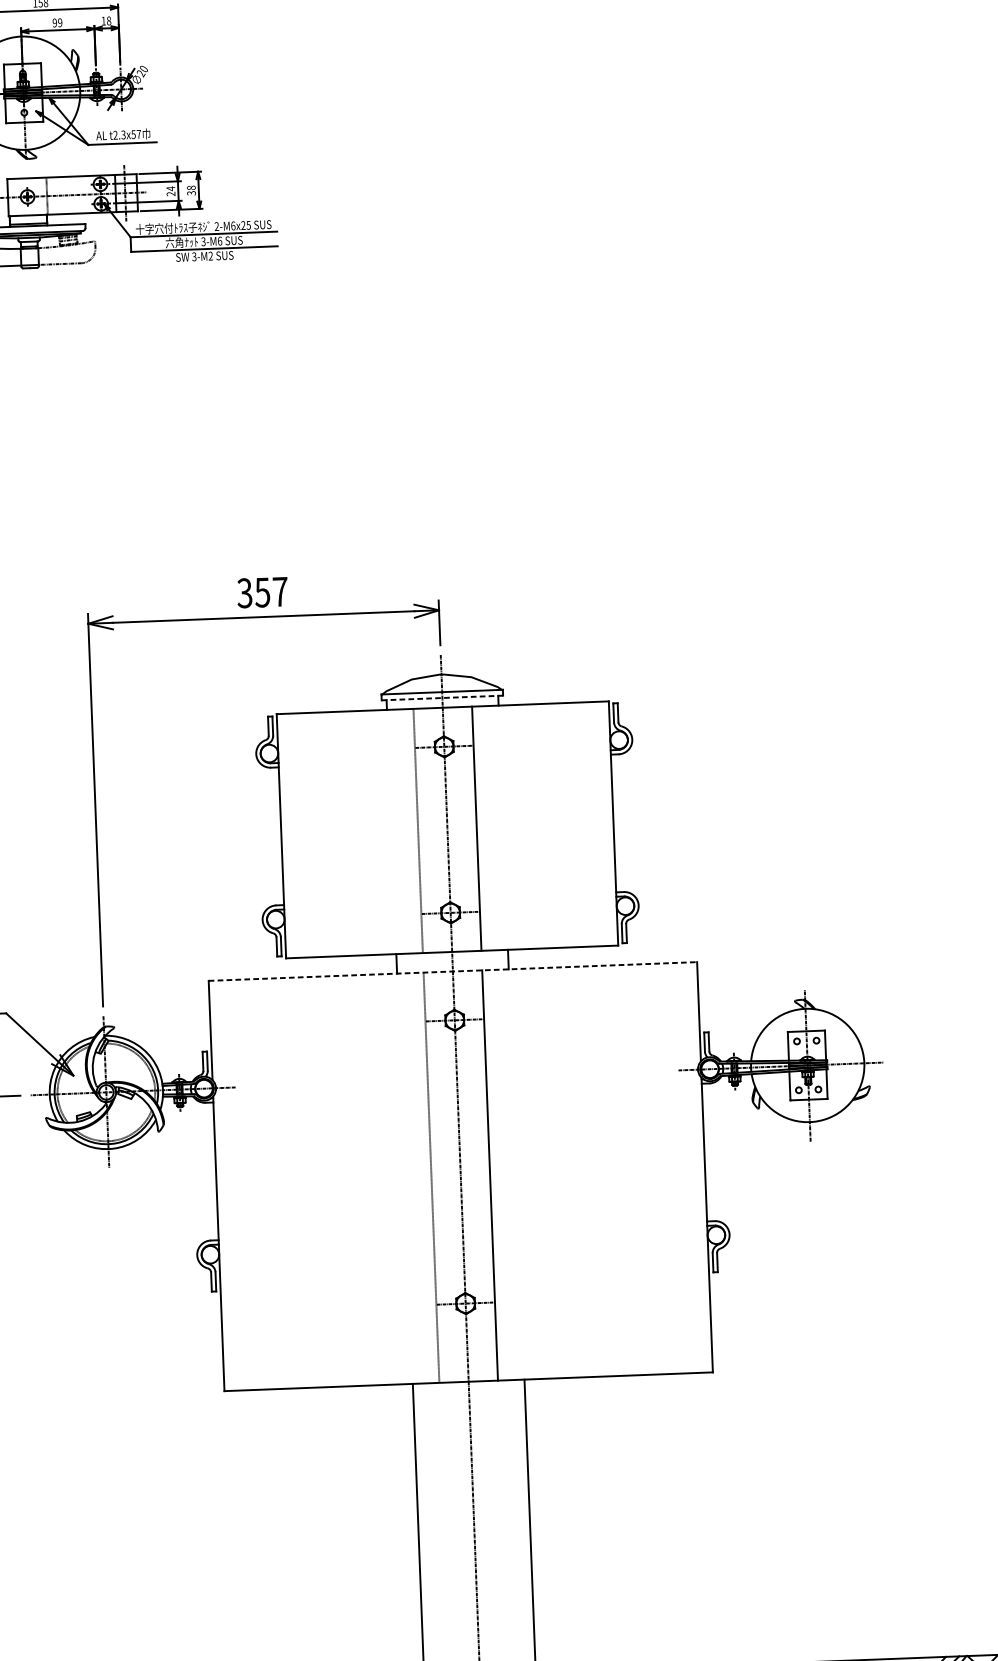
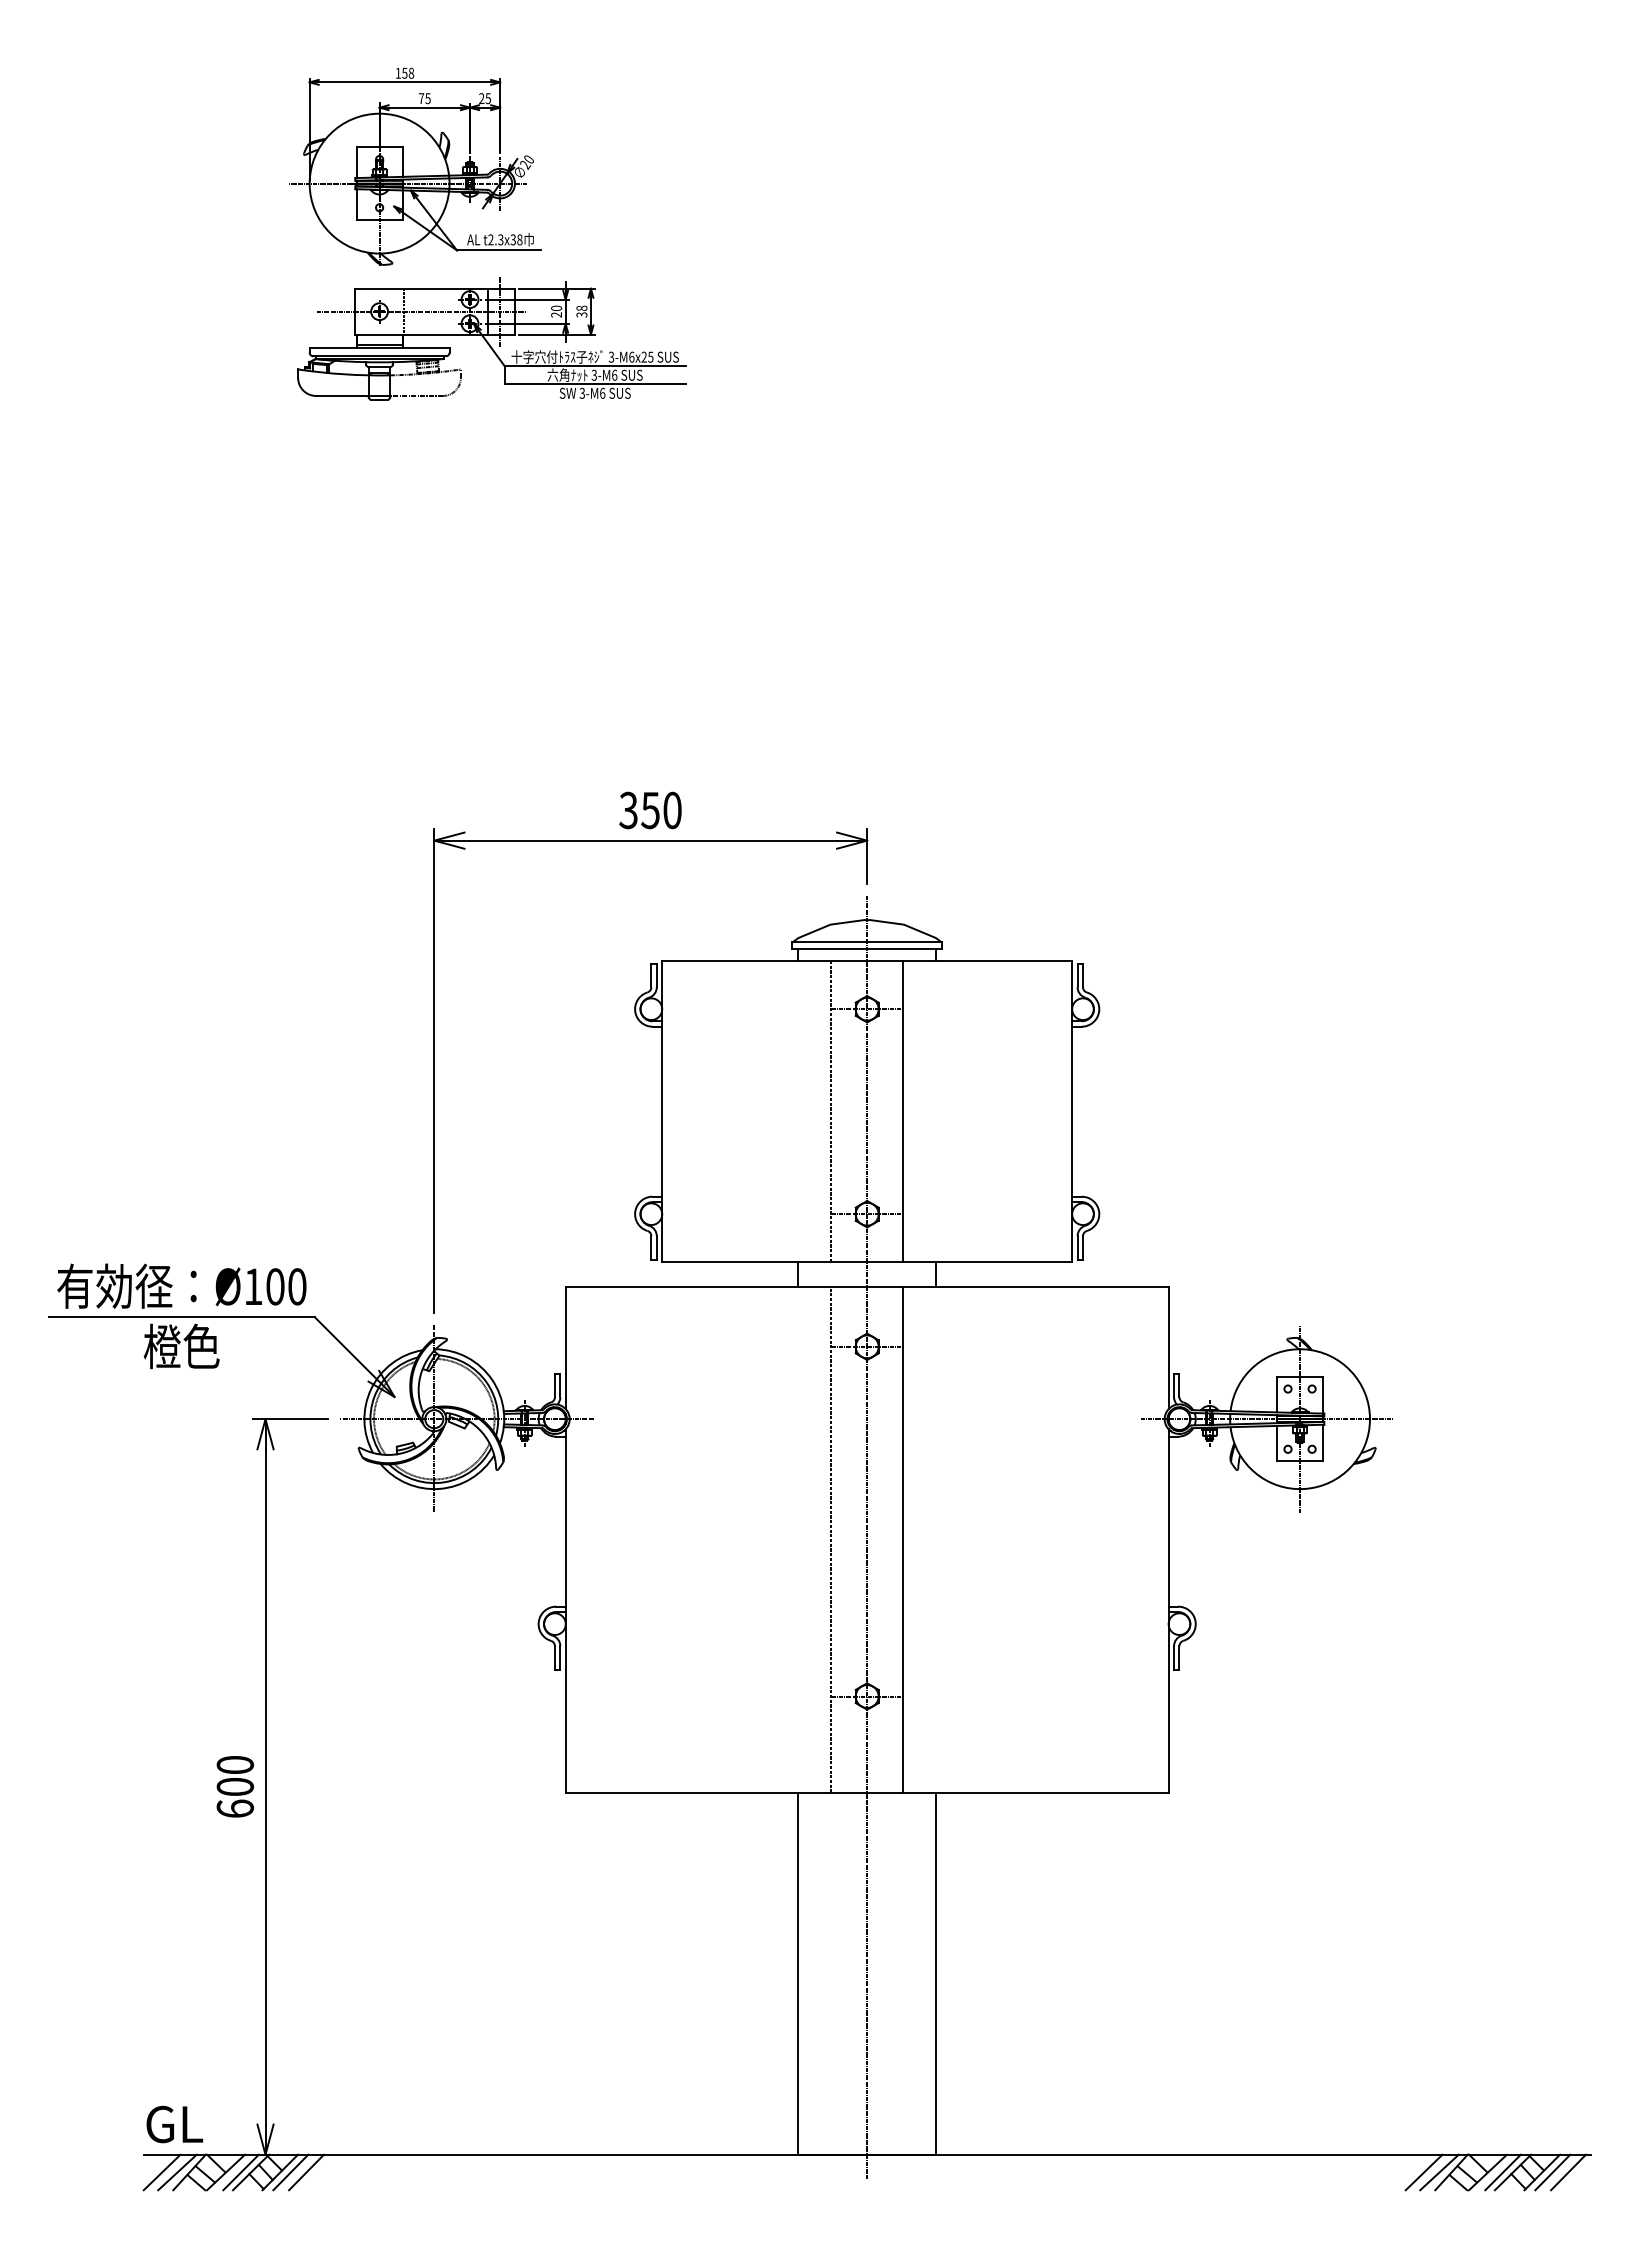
text: (106, 20) -> (485, 98), 18 -> 25
text: (57, 22) -> (424, 98), 99 -> 75
text: (136, 134) -> (516, 239), t2.3x57 -> t2.3x38
text: (170, 188) -> (556, 308), 24 -> 20
text: (216, 226) -> (611, 357), 2-M6x25 -> 3-M6x25
text: (210, 255) -> (602, 392), 3-M2 -> 3-M6
text: (280, 591) -> (672, 810), 357 -> 350
line: (442, 697) -> (867, 948), dashed -> solid
line: (453, 971) -> (867, 1286), dashed -> solid

